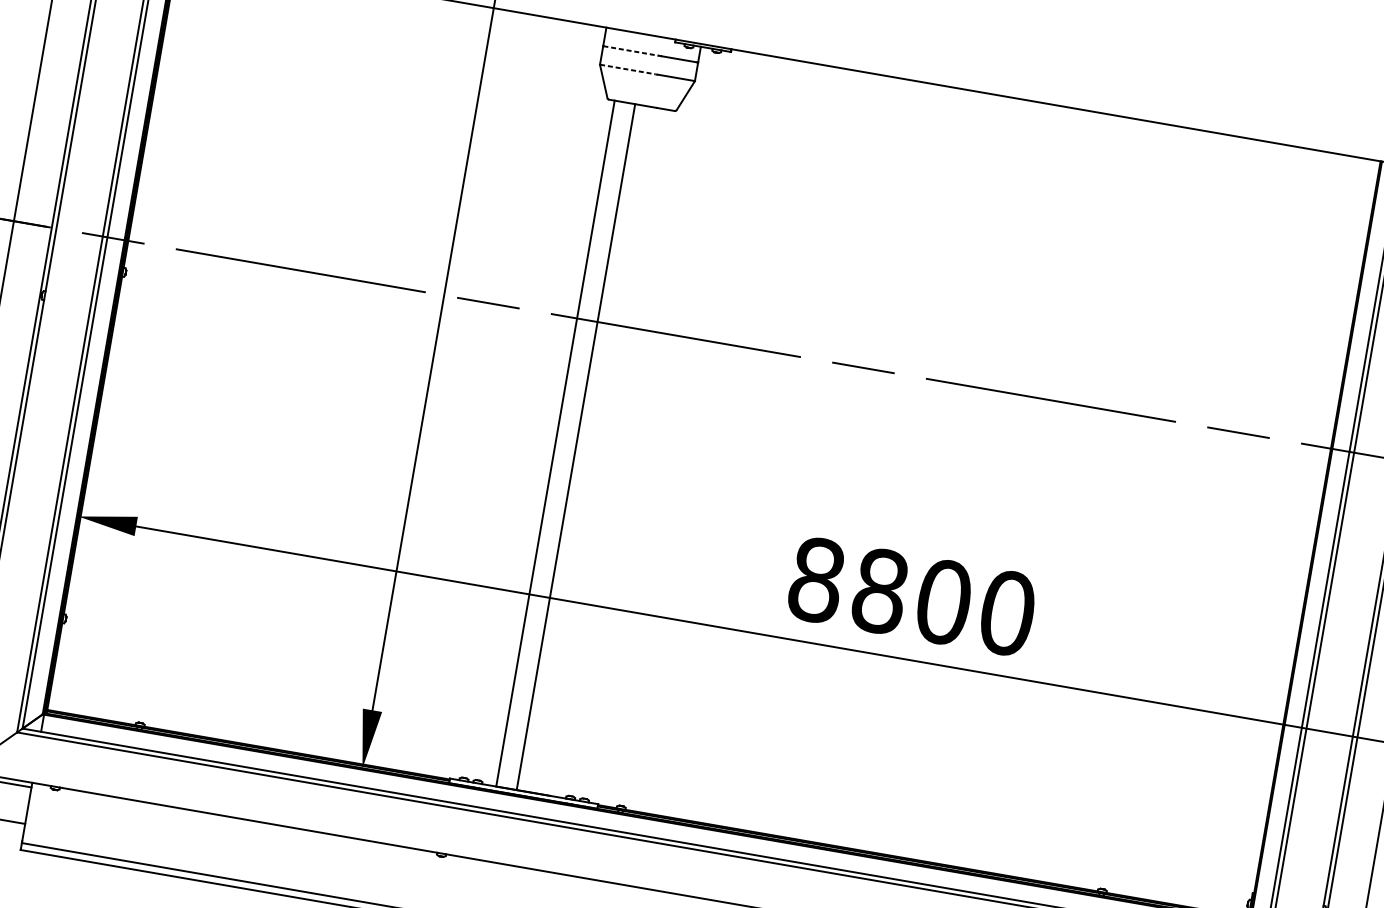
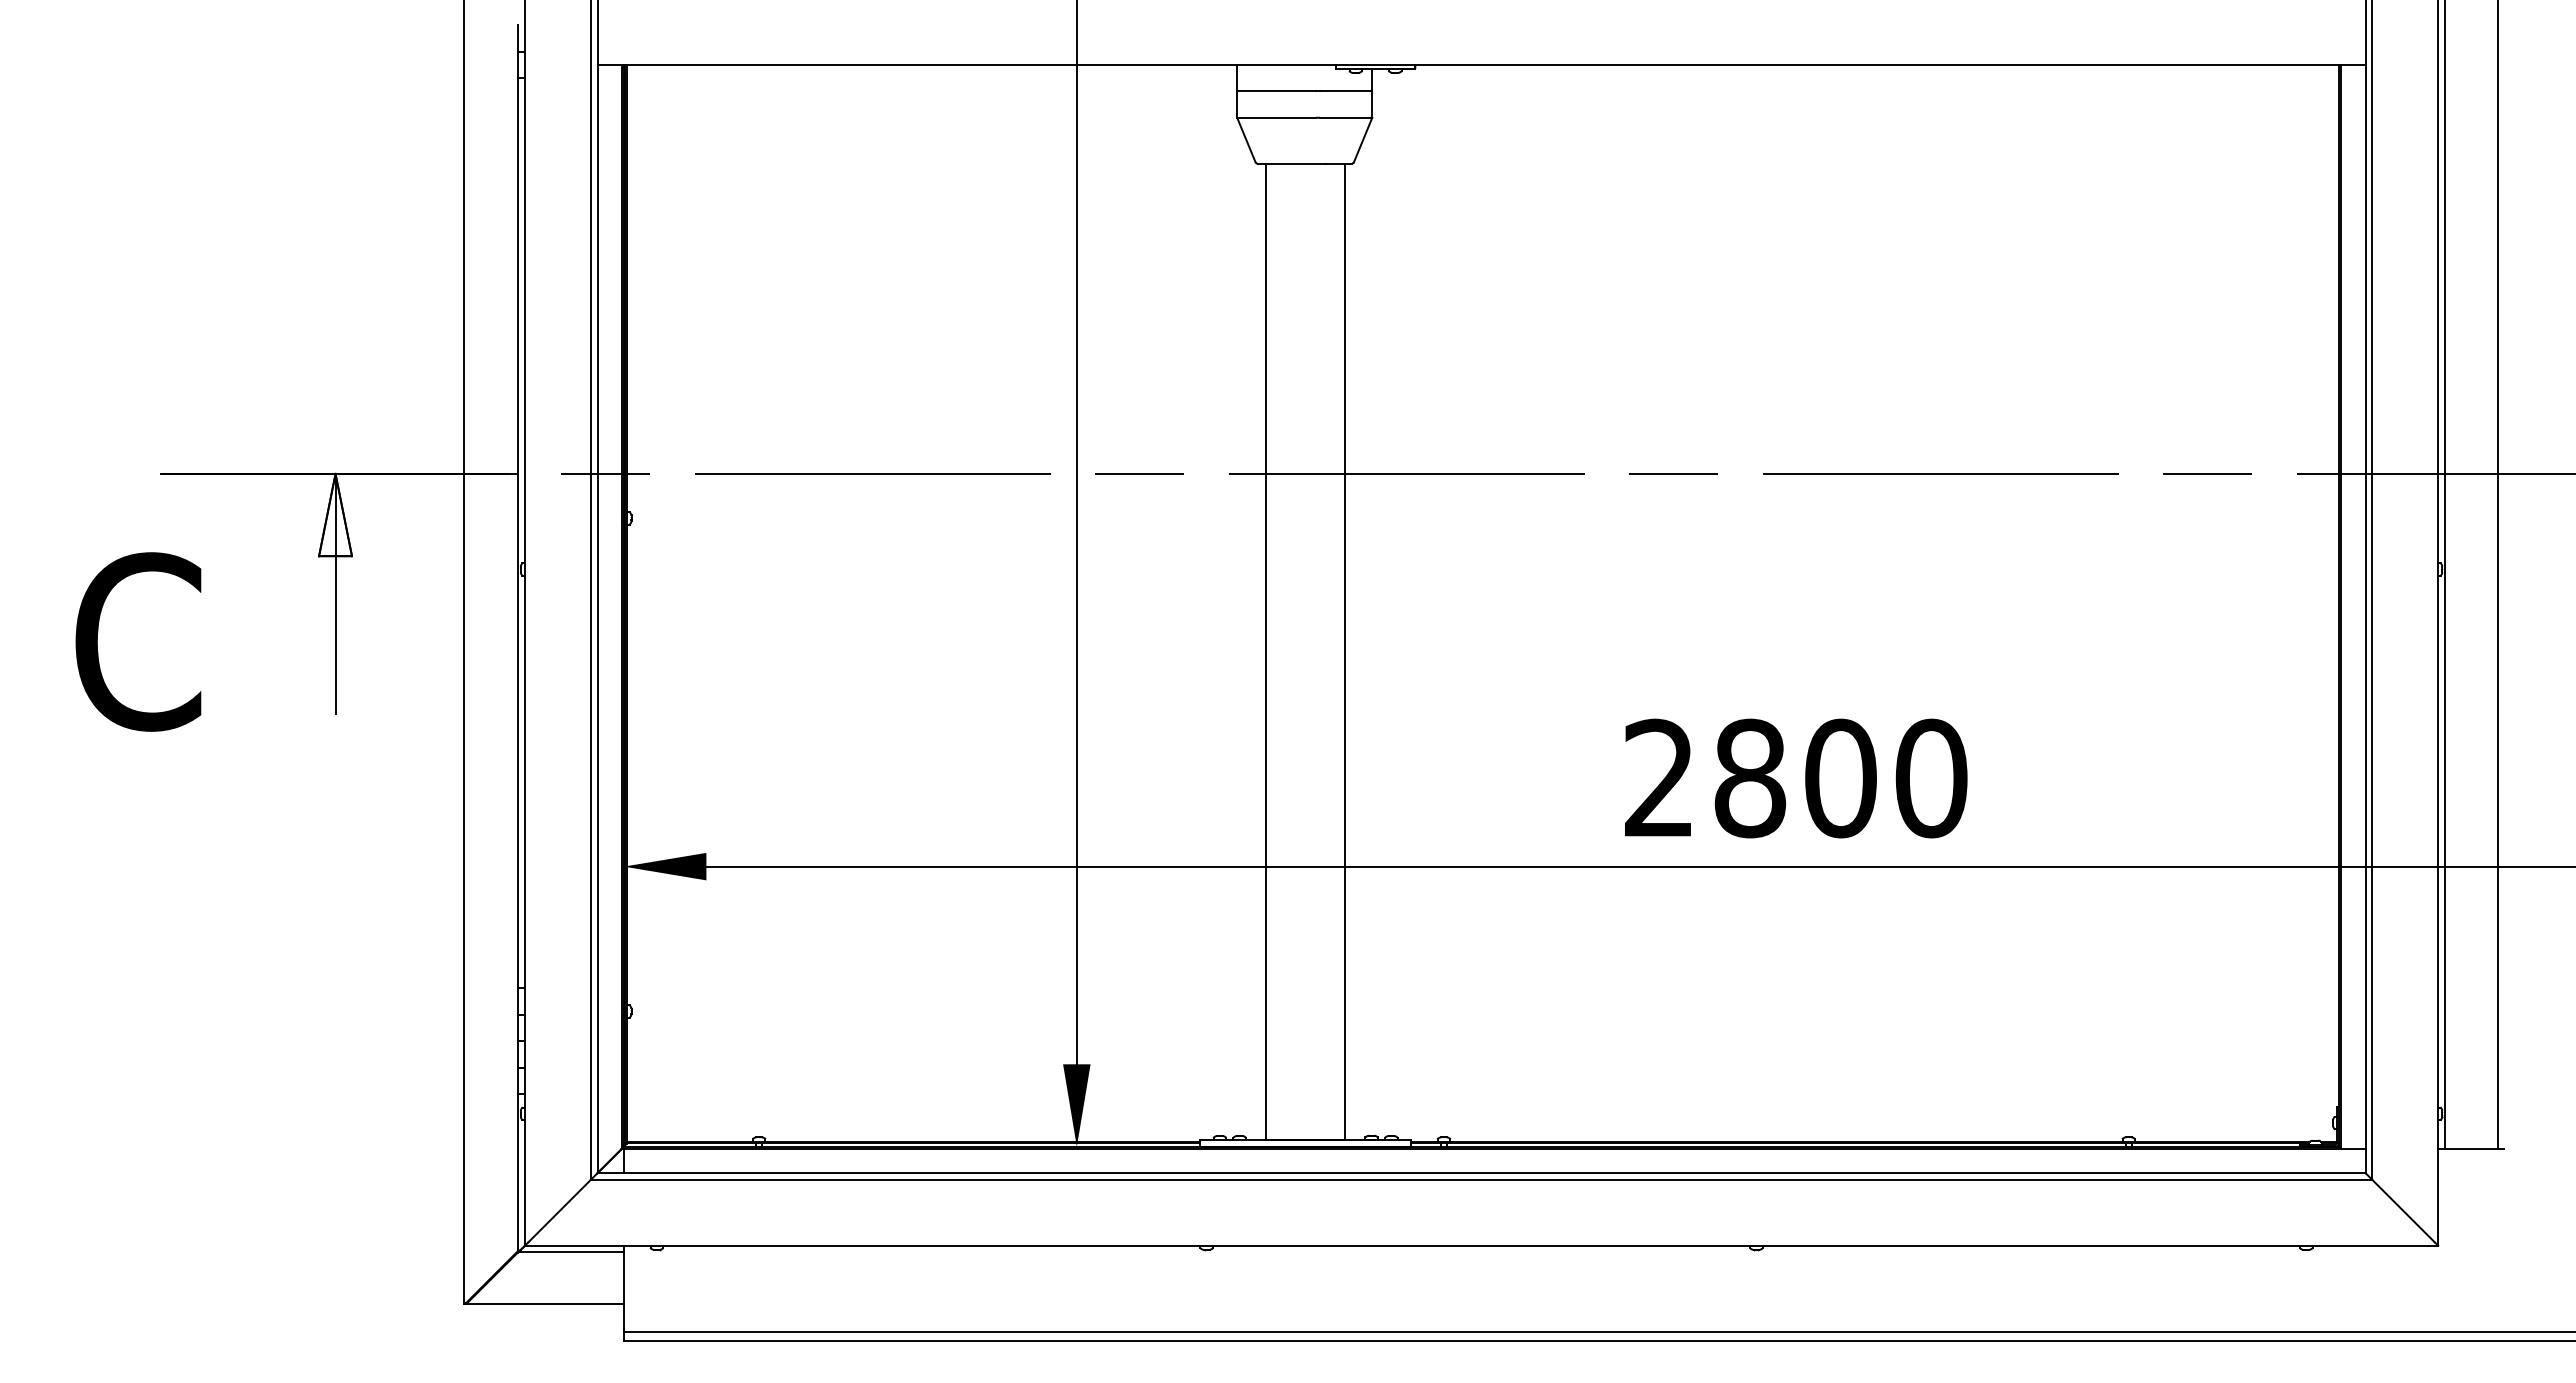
line: (631, 51) -> (1277, 91), dashed -> solid
line: (628, 69) -> (1277, 117), dashed -> solid
line: (576, 446) -> (1345, 651), moved
text: (816, 580) -> (1659, 778), 8800 -> 2800

